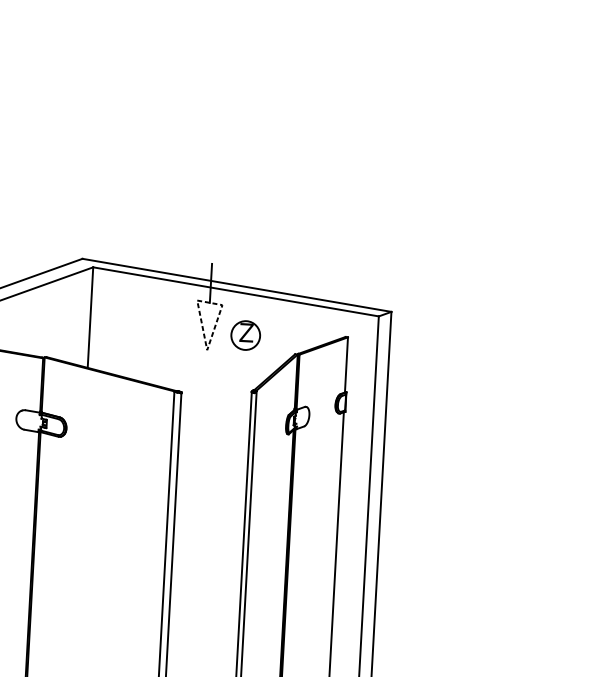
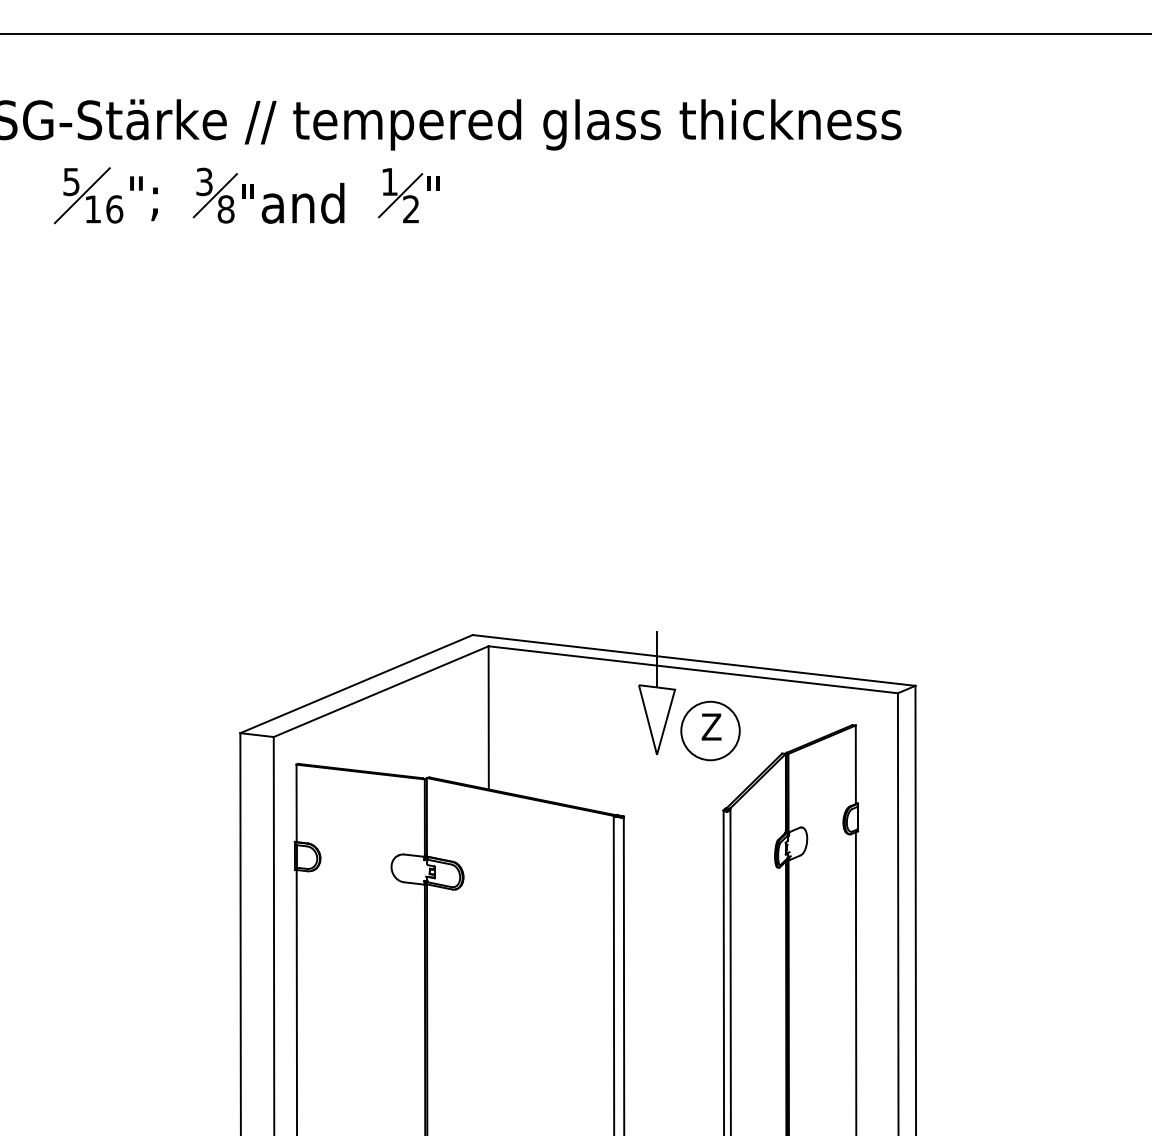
circle: (245, 335) -> (710, 730), size x1.43
line: (210, 339) -> (661, 739), dashed -> solid

